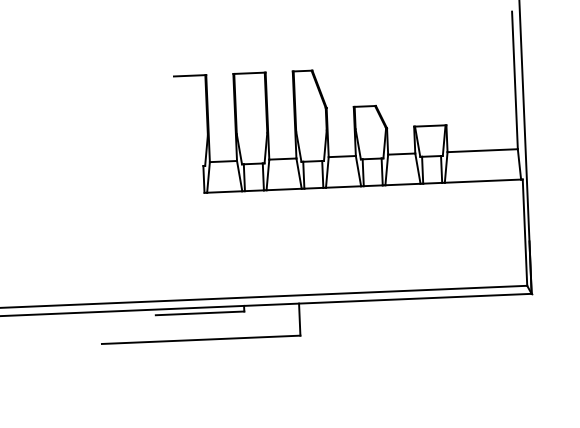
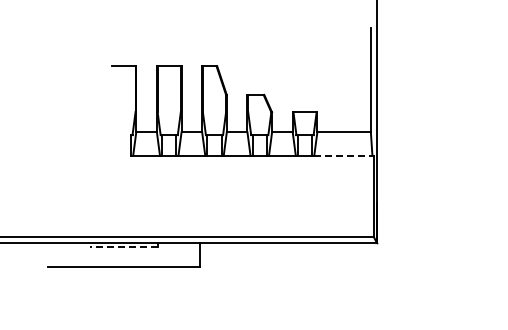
line: (483, 181) -> (343, 155), solid -> dashed
line: (199, 313) -> (123, 247), solid -> dashed

